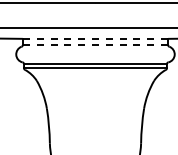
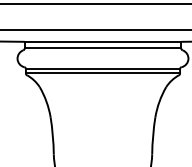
line: (95, 38) -> (103, 41), dashed -> solid
line: (95, 44) -> (103, 47), dashed -> solid

